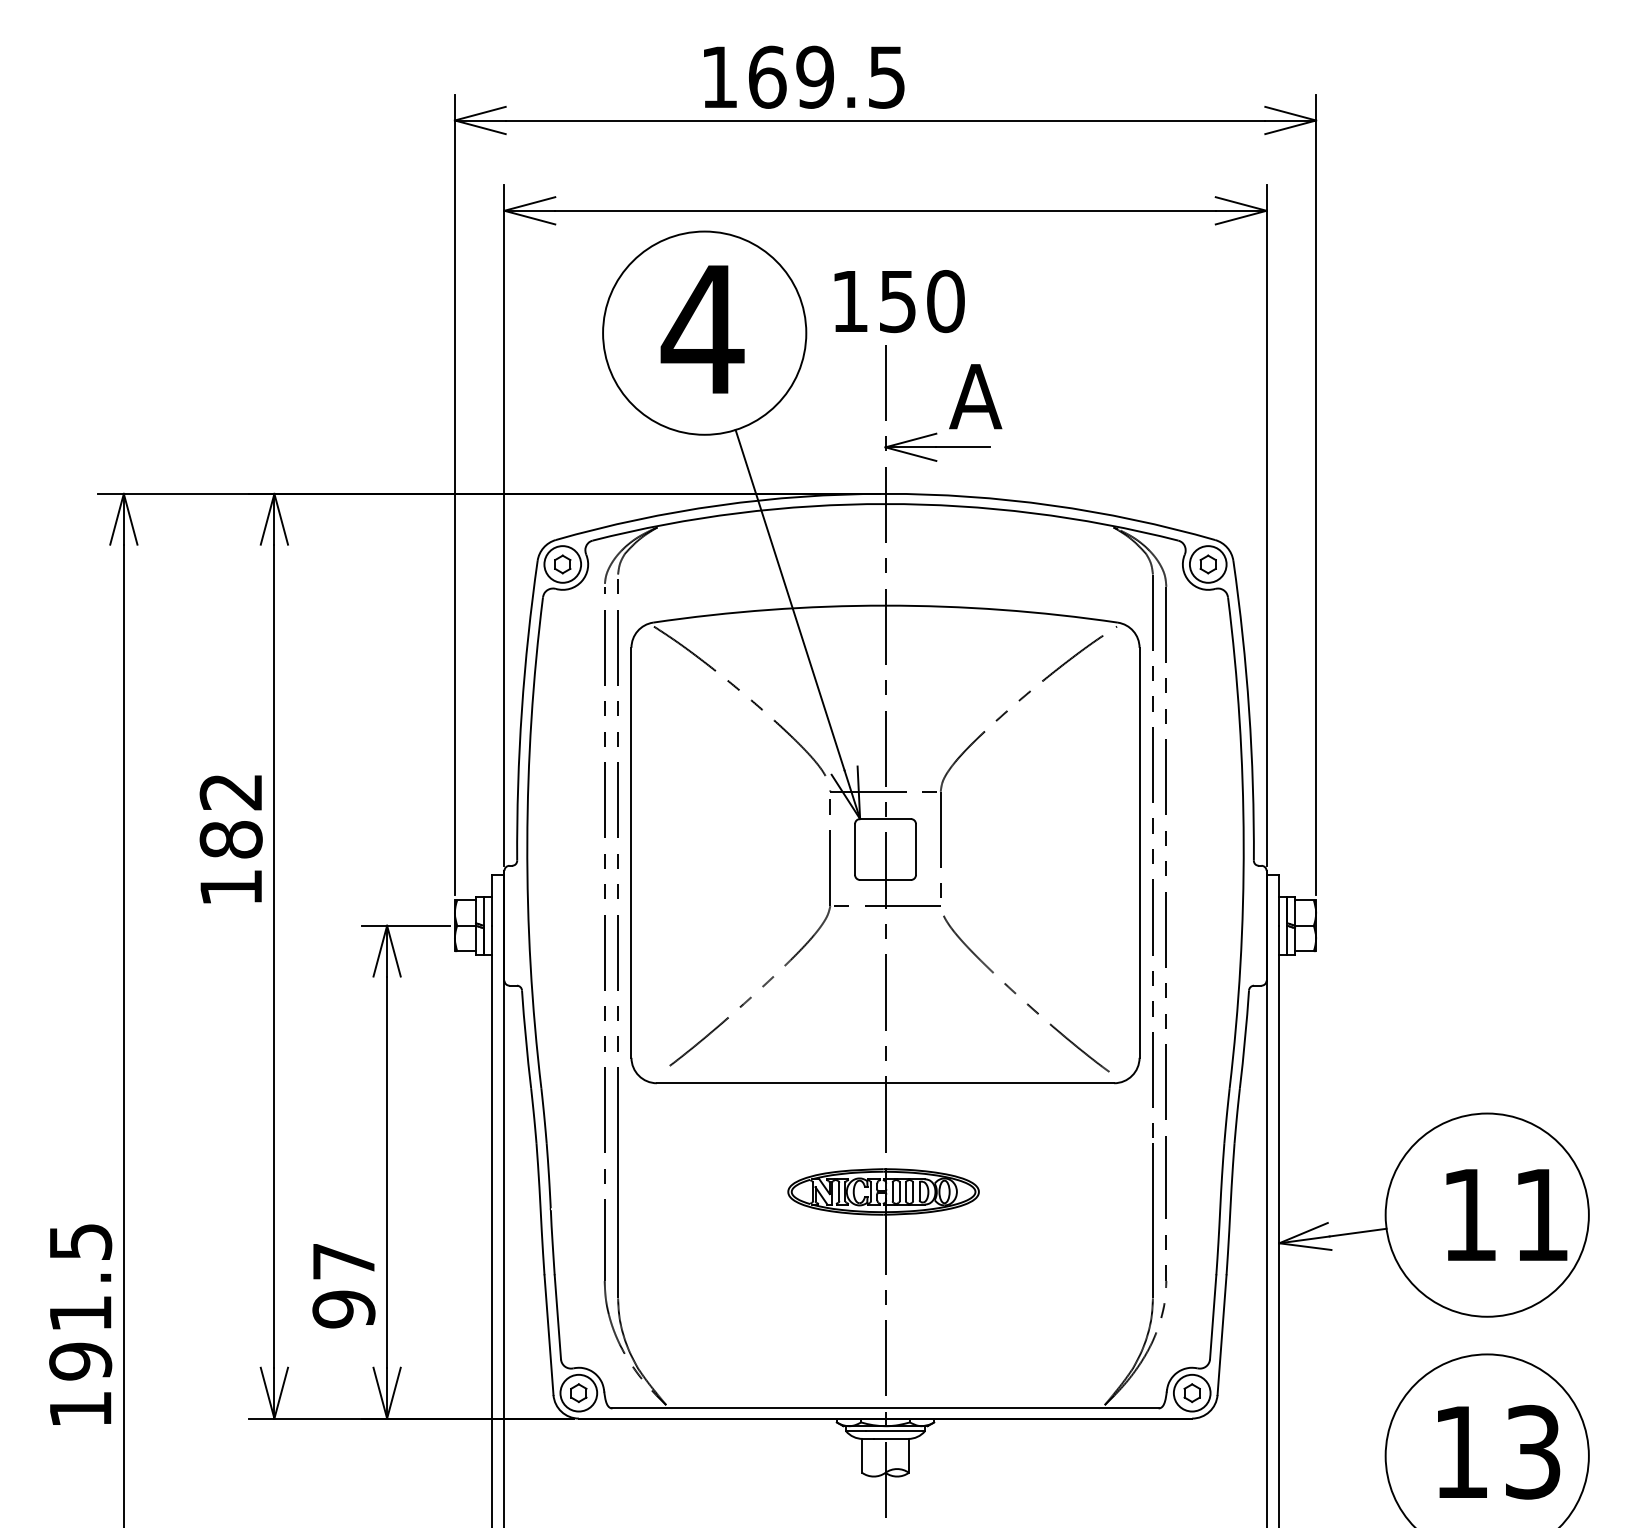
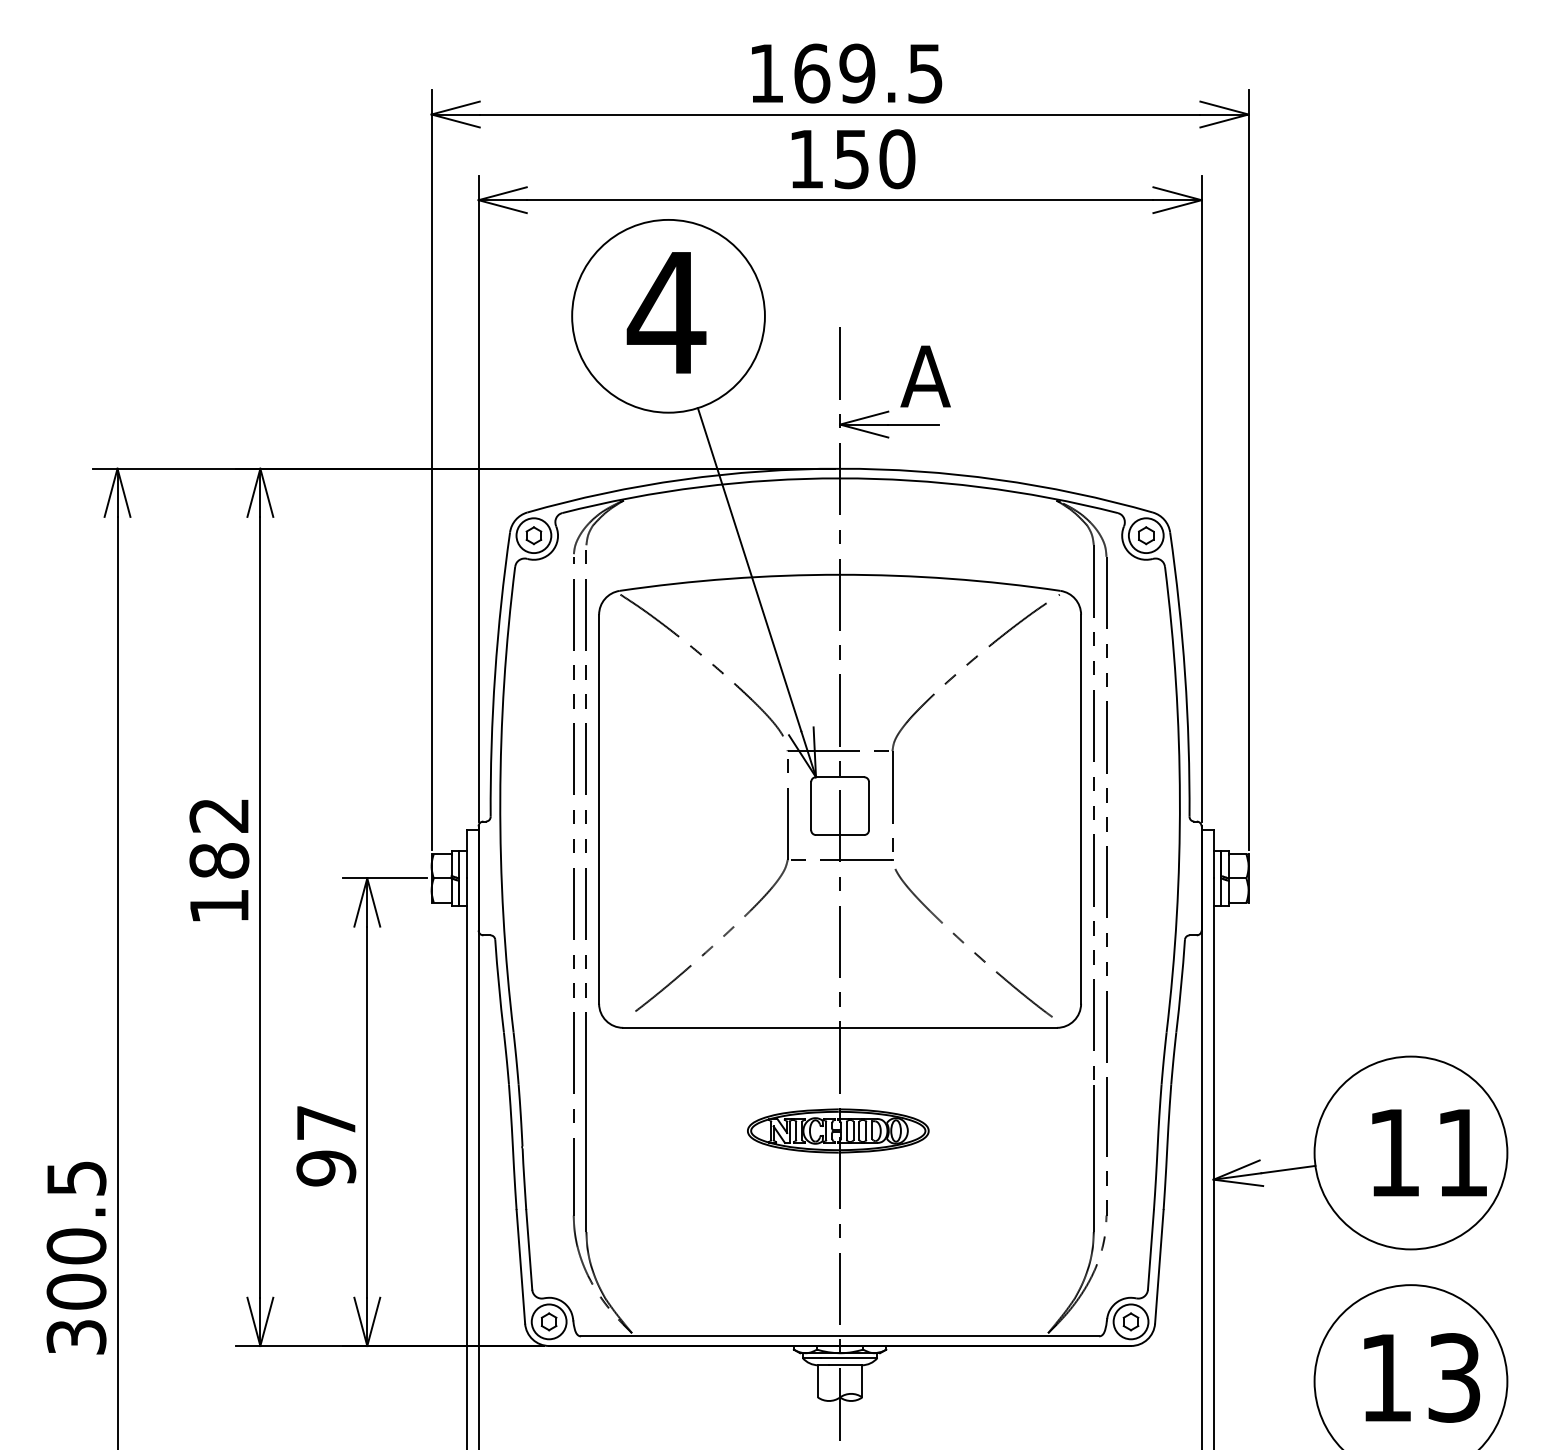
text: (804, 77) -> (847, 73), moved
text: (899, 301) -> (853, 159), moved
text: (231, 839) -> (219, 860), moved
text: (344, 1286) -> (326, 1146), moved
text: (80, 1361) -> (76, 1291), 191.5 -> 300.5

